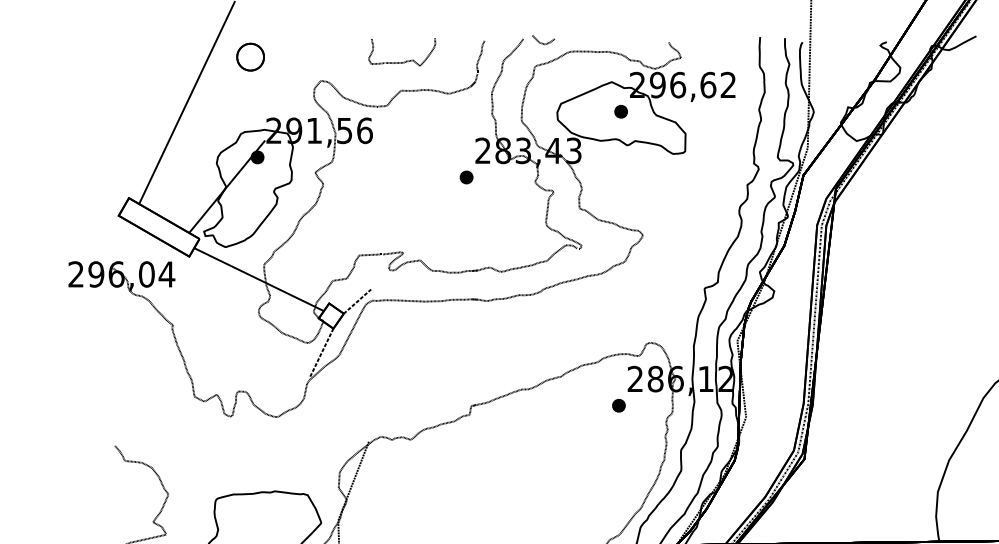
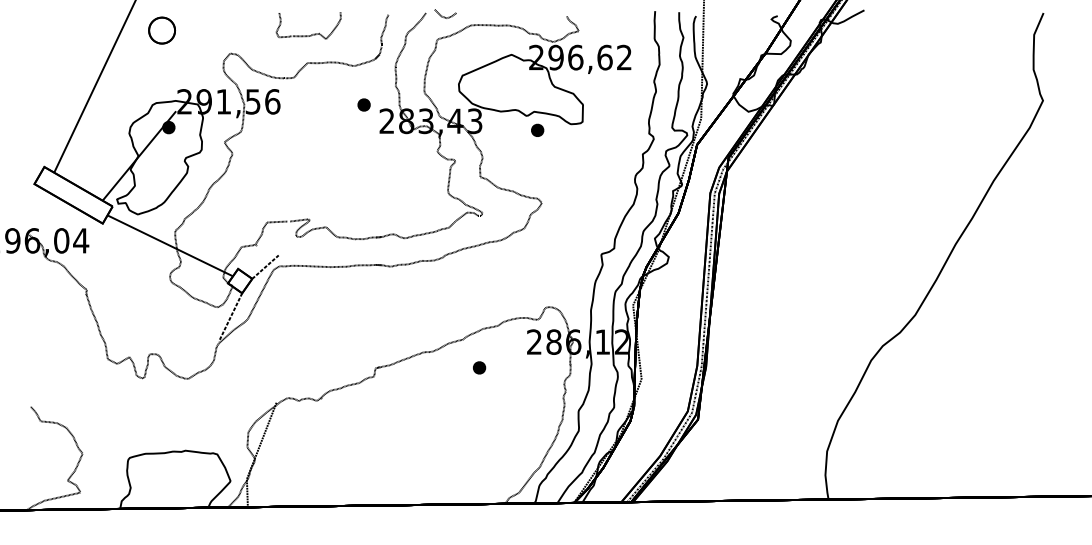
part: (620, 110) -> (537, 129), moved
part: (465, 176) -> (363, 104), moved
part: (618, 405) -> (479, 367), moved

